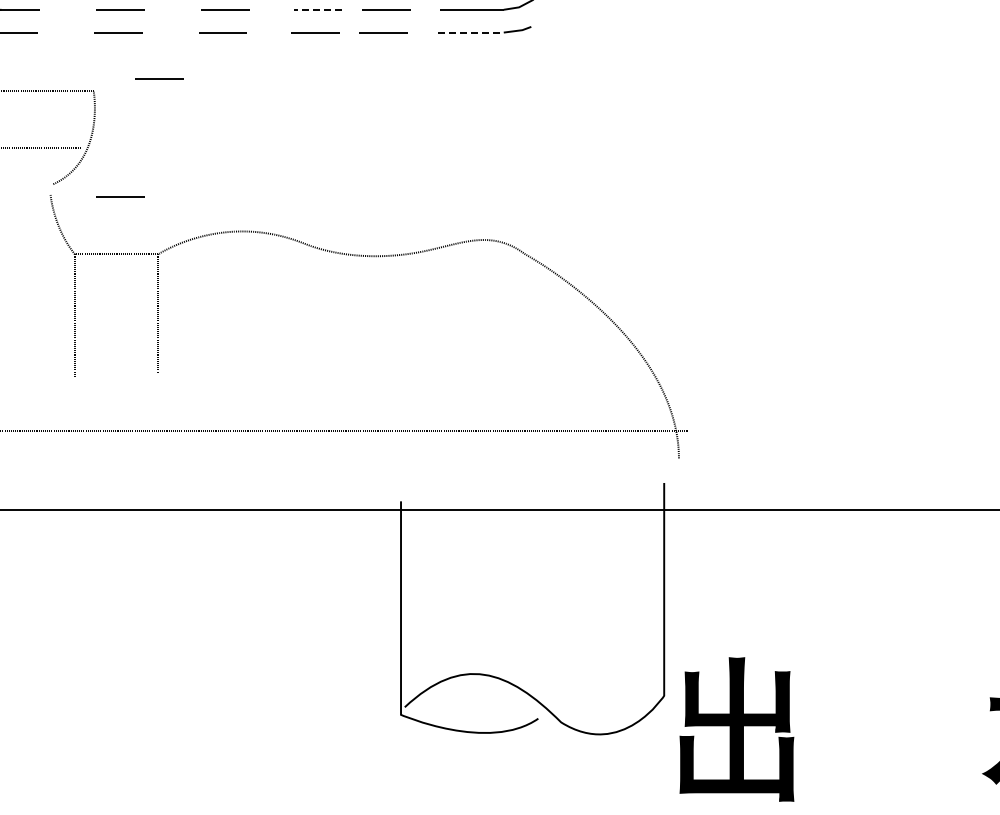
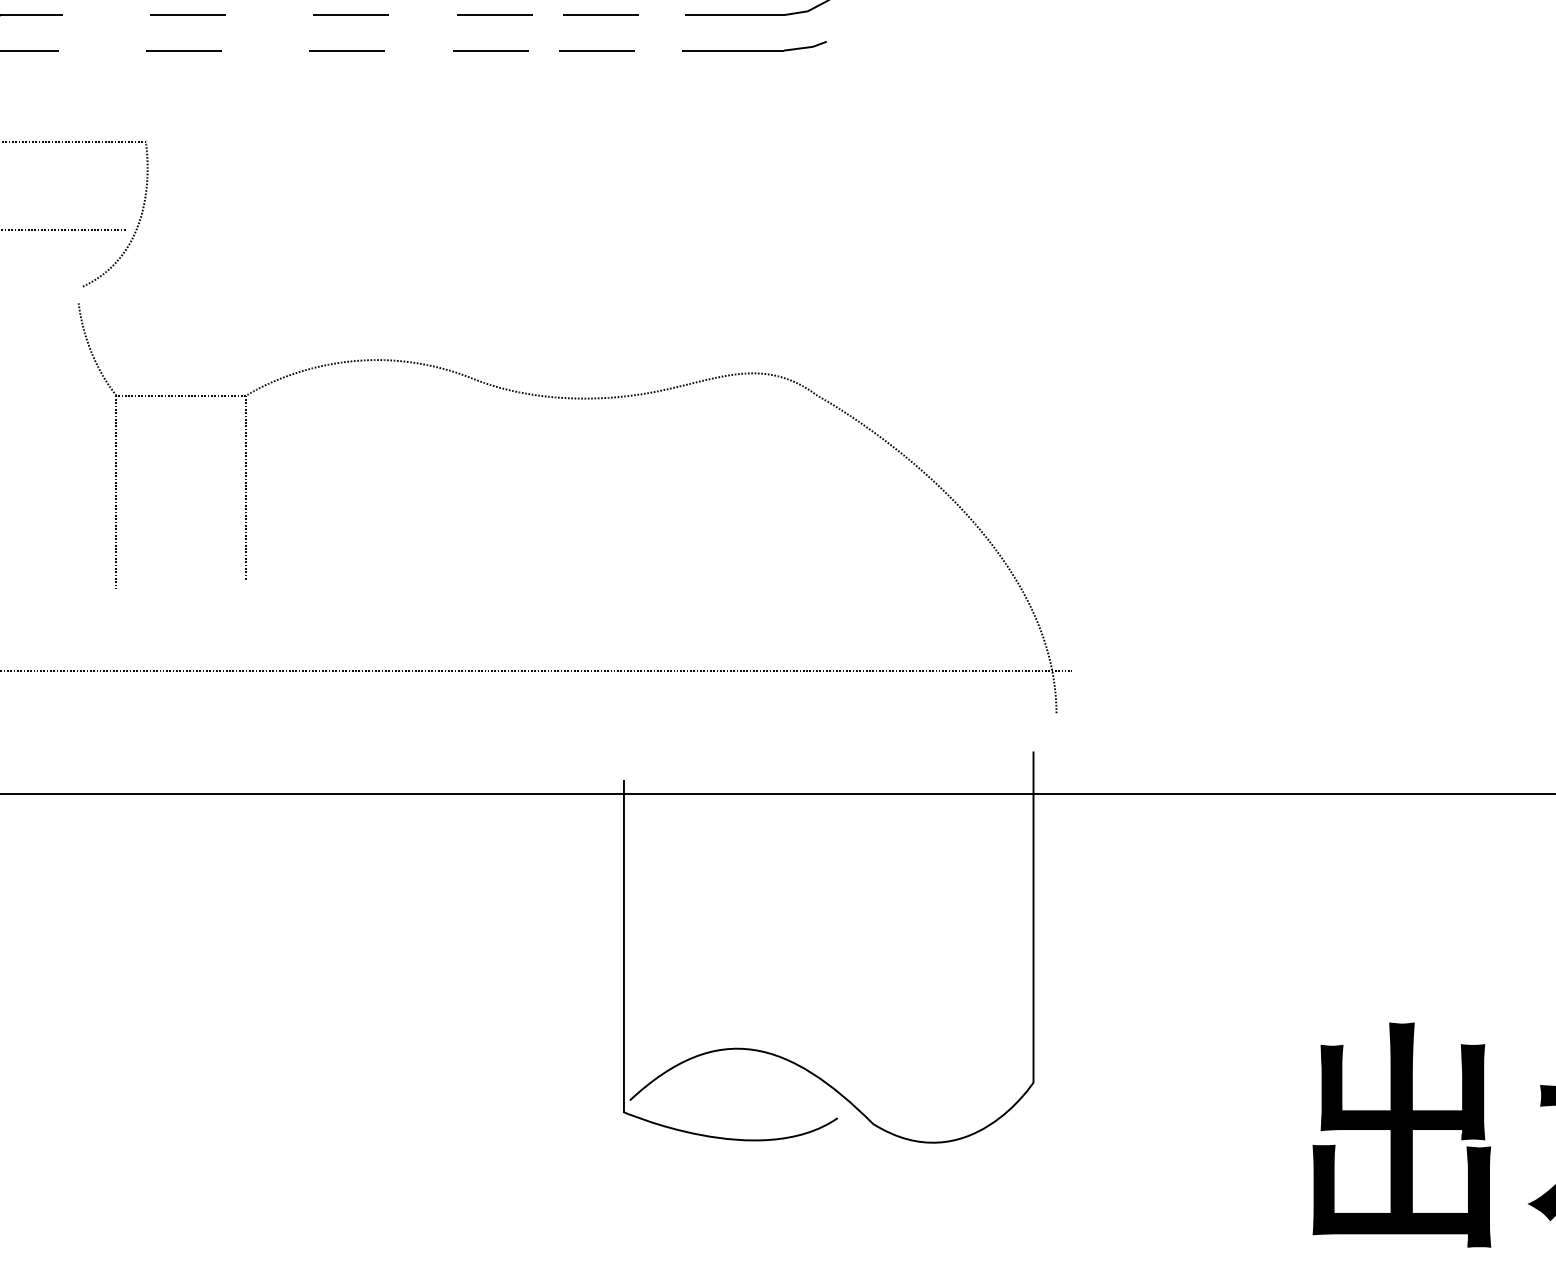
line: (317, 9) -> (494, 14), dashed -> solid
line: (470, 32) -> (732, 50), dashed -> solid
line: (159, 78) -> (248, 122), removed
line: (120, 196) -> (187, 305), removed
part: (736, 729) -> (1401, 1135), moved

